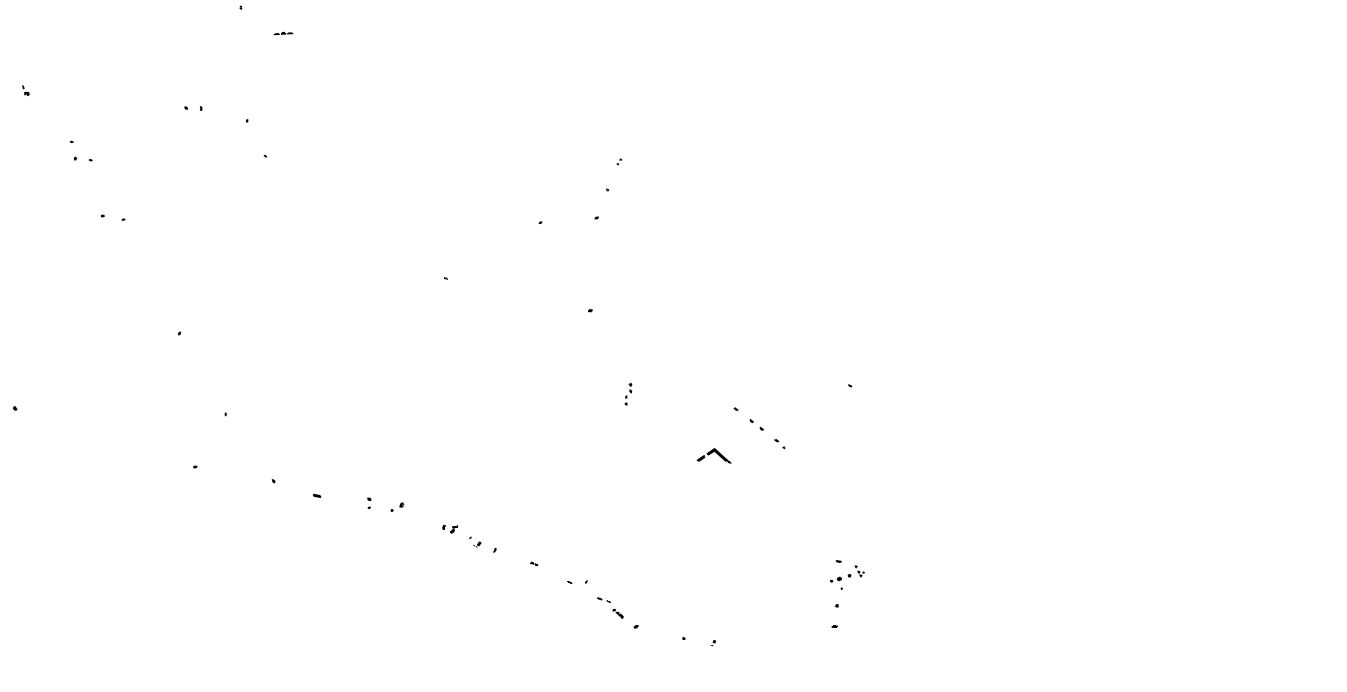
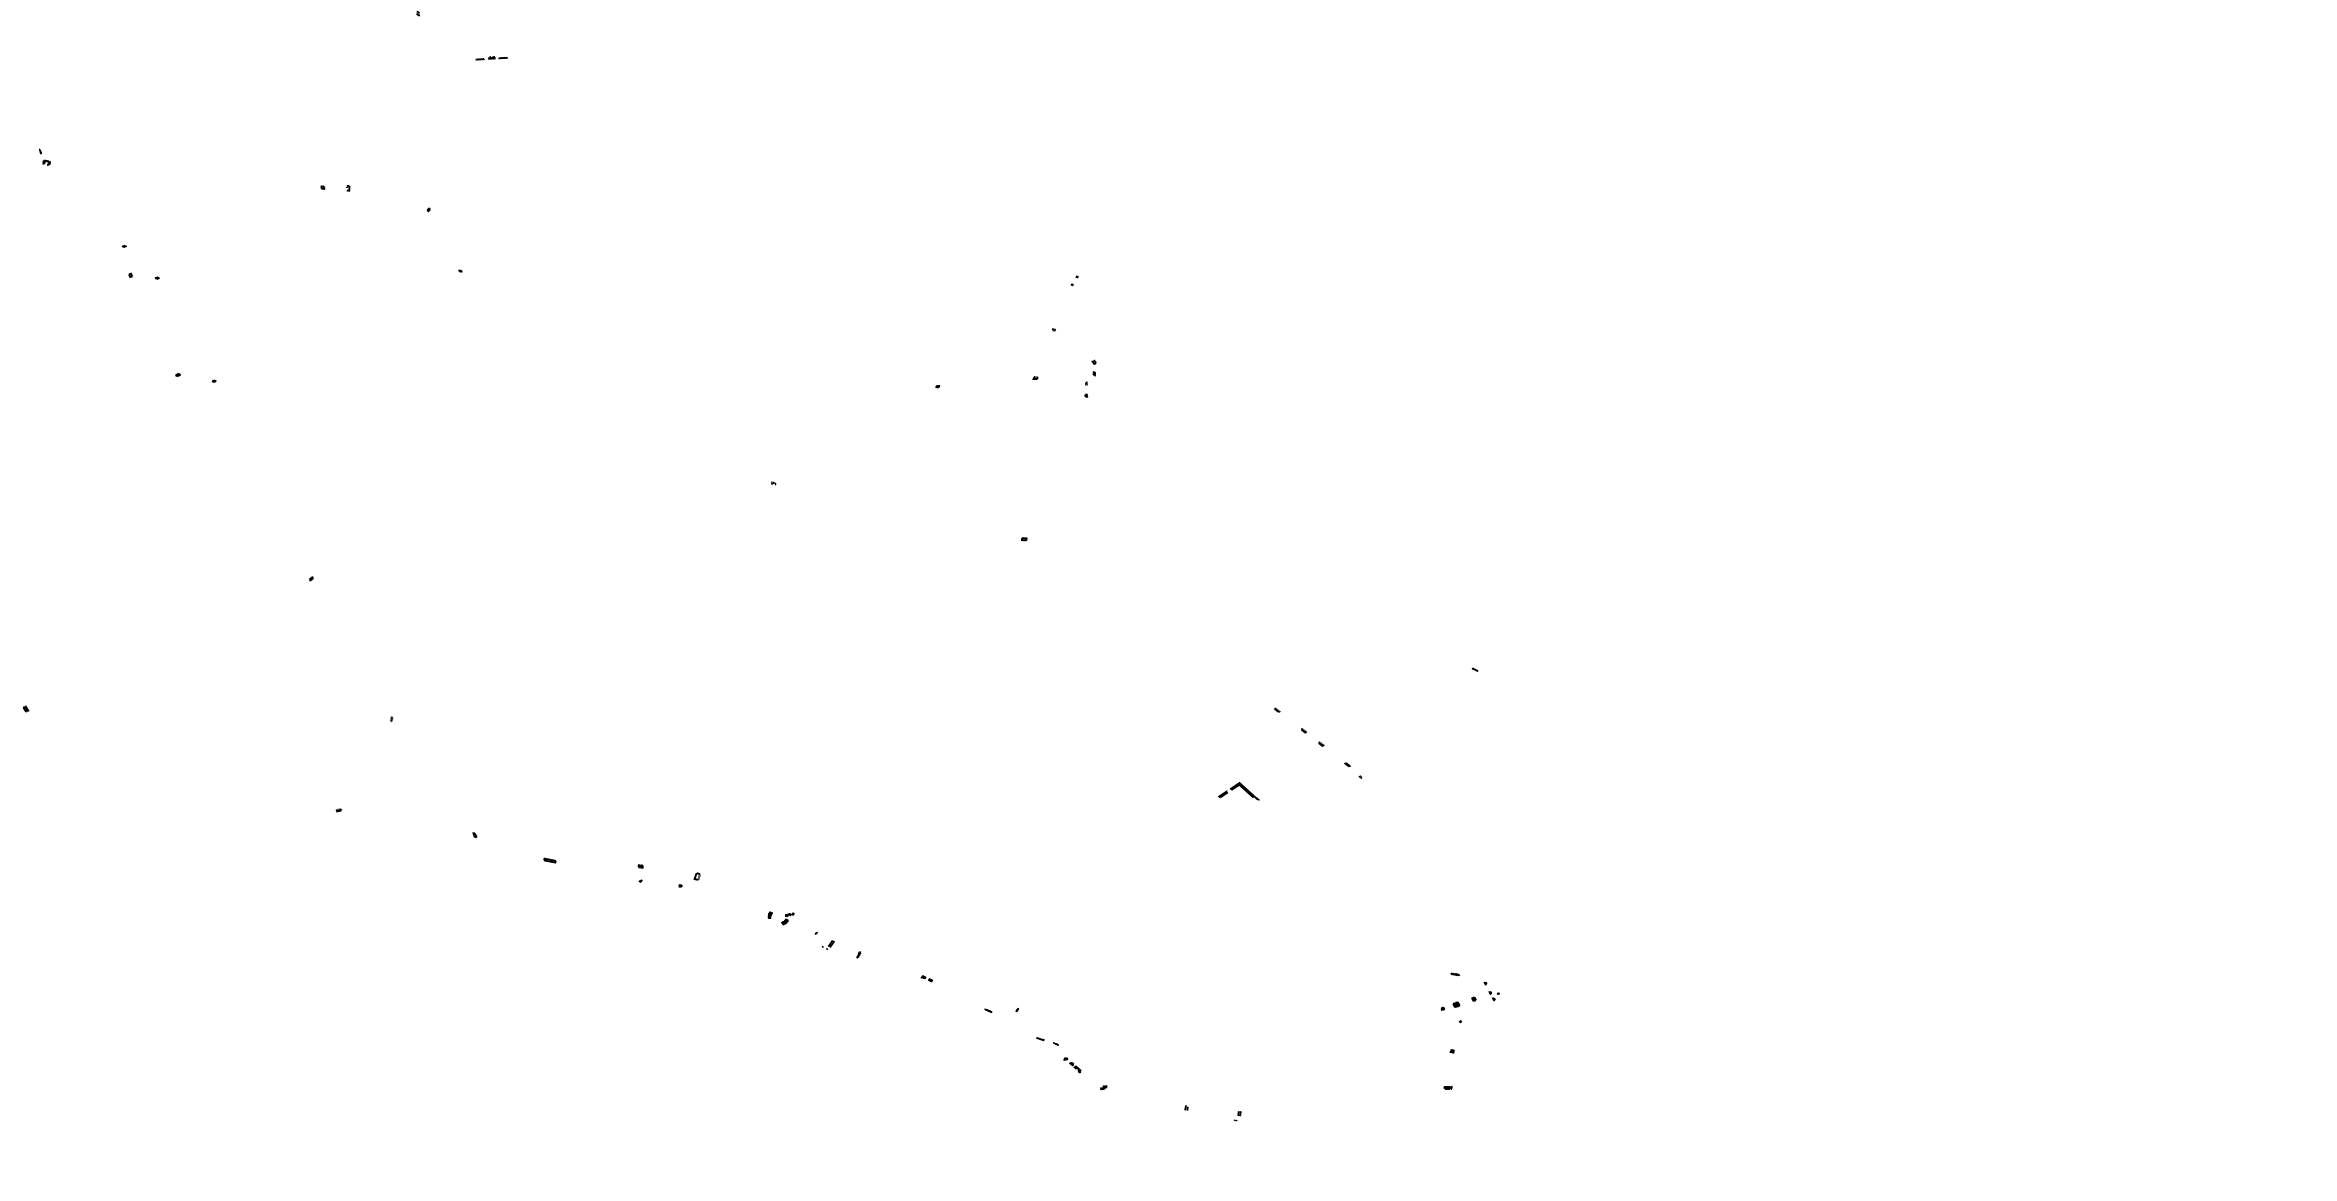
part: (628, 393) -> (1090, 377), moved
part: (713, 455) -> (1237, 790), size x0.7

